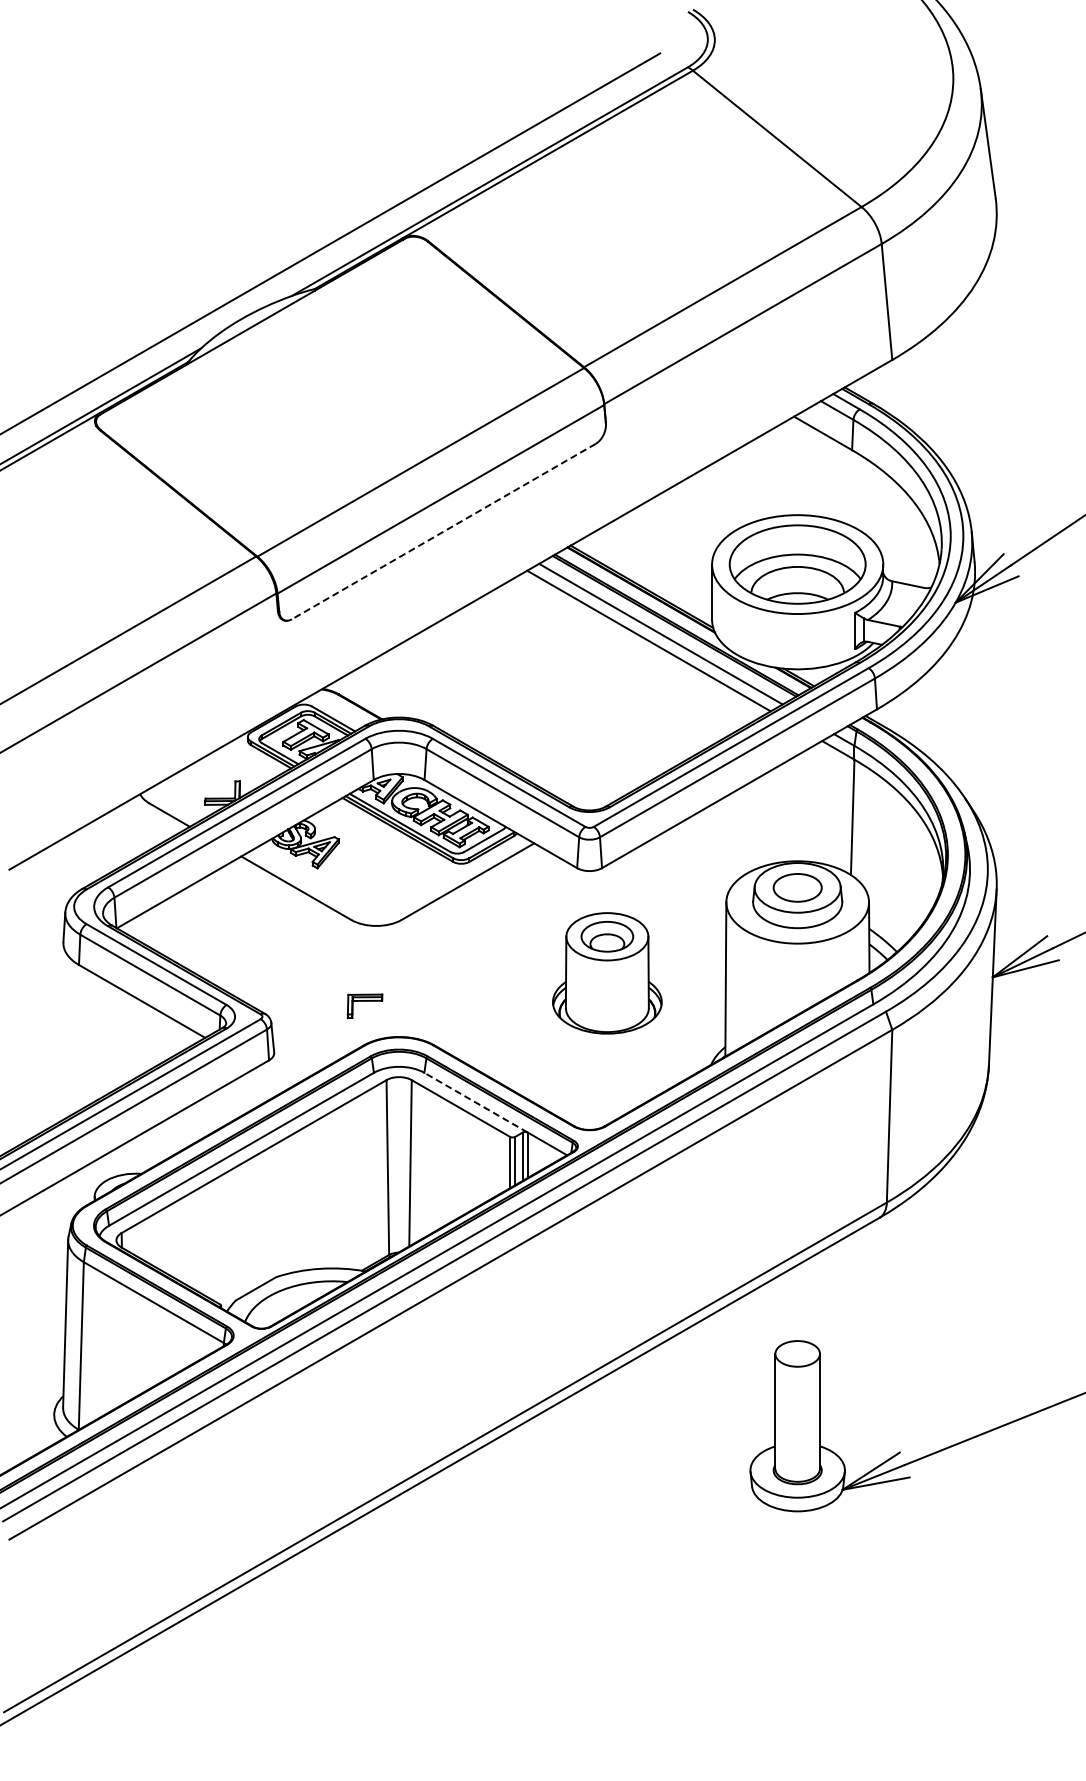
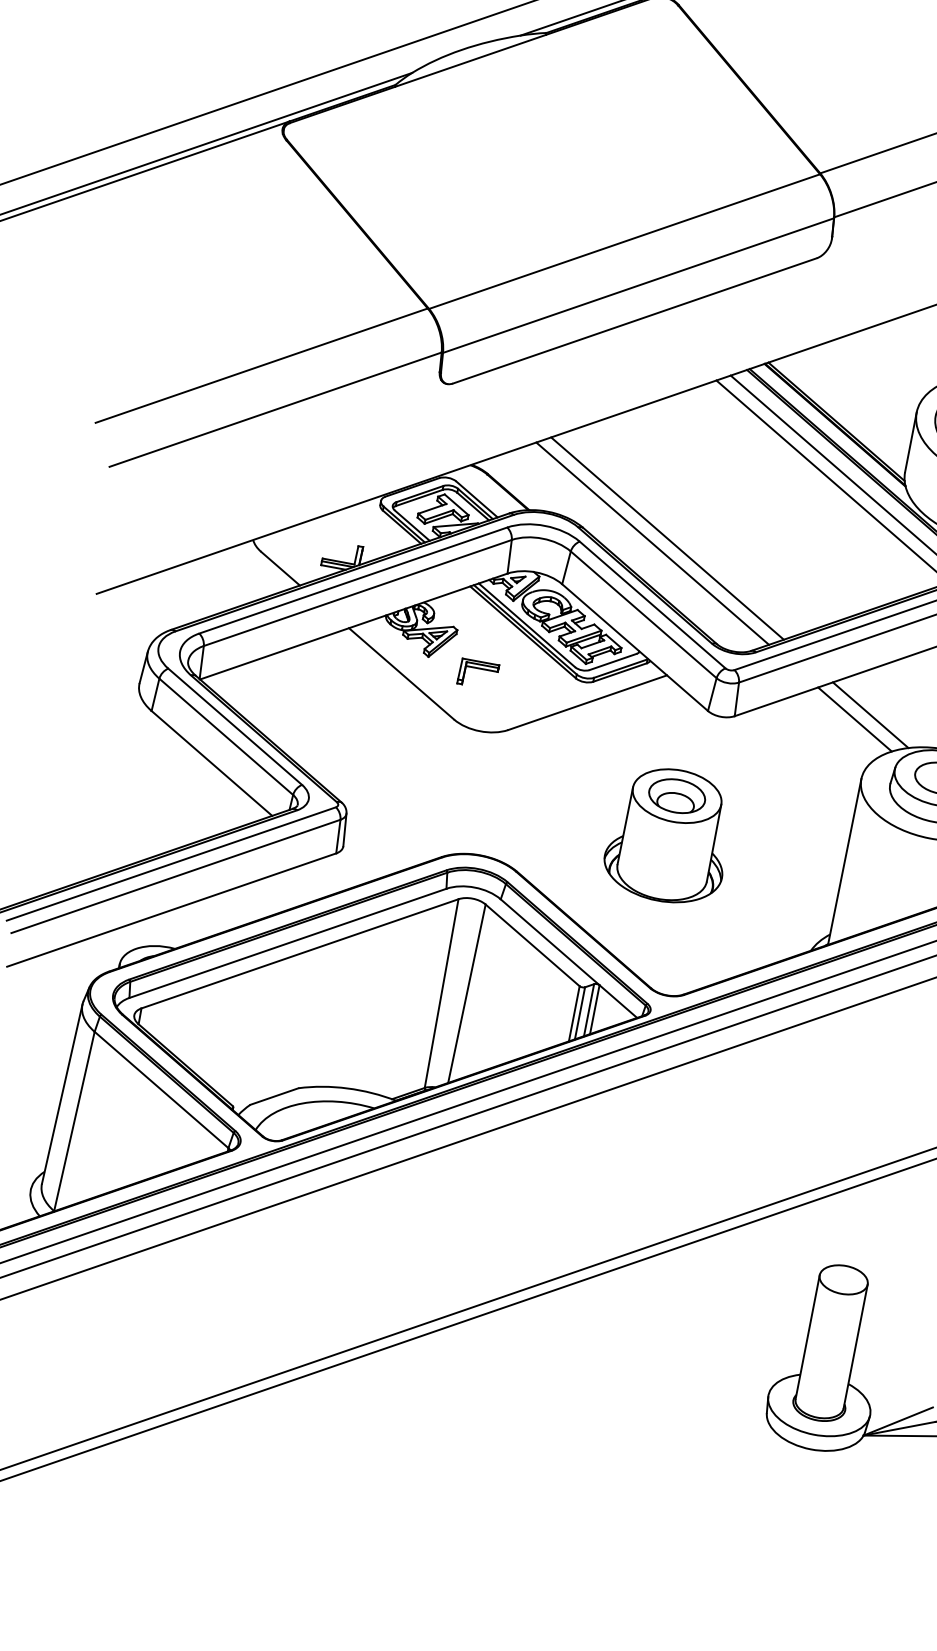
line: (443, 531) -> (634, 320), dashed -> solid
line: (510, 720) -> (667, 538), added
line: (498, 727) -> (652, 543), added
line: (723, 843) -> (870, 715), added
line: (709, 849) -> (854, 718), added
part: (607, 973) -> (669, 835), moved
part: (364, 1005) -> (477, 673), moved
line: (476, 1102) -> (550, 942), dashed -> solid

